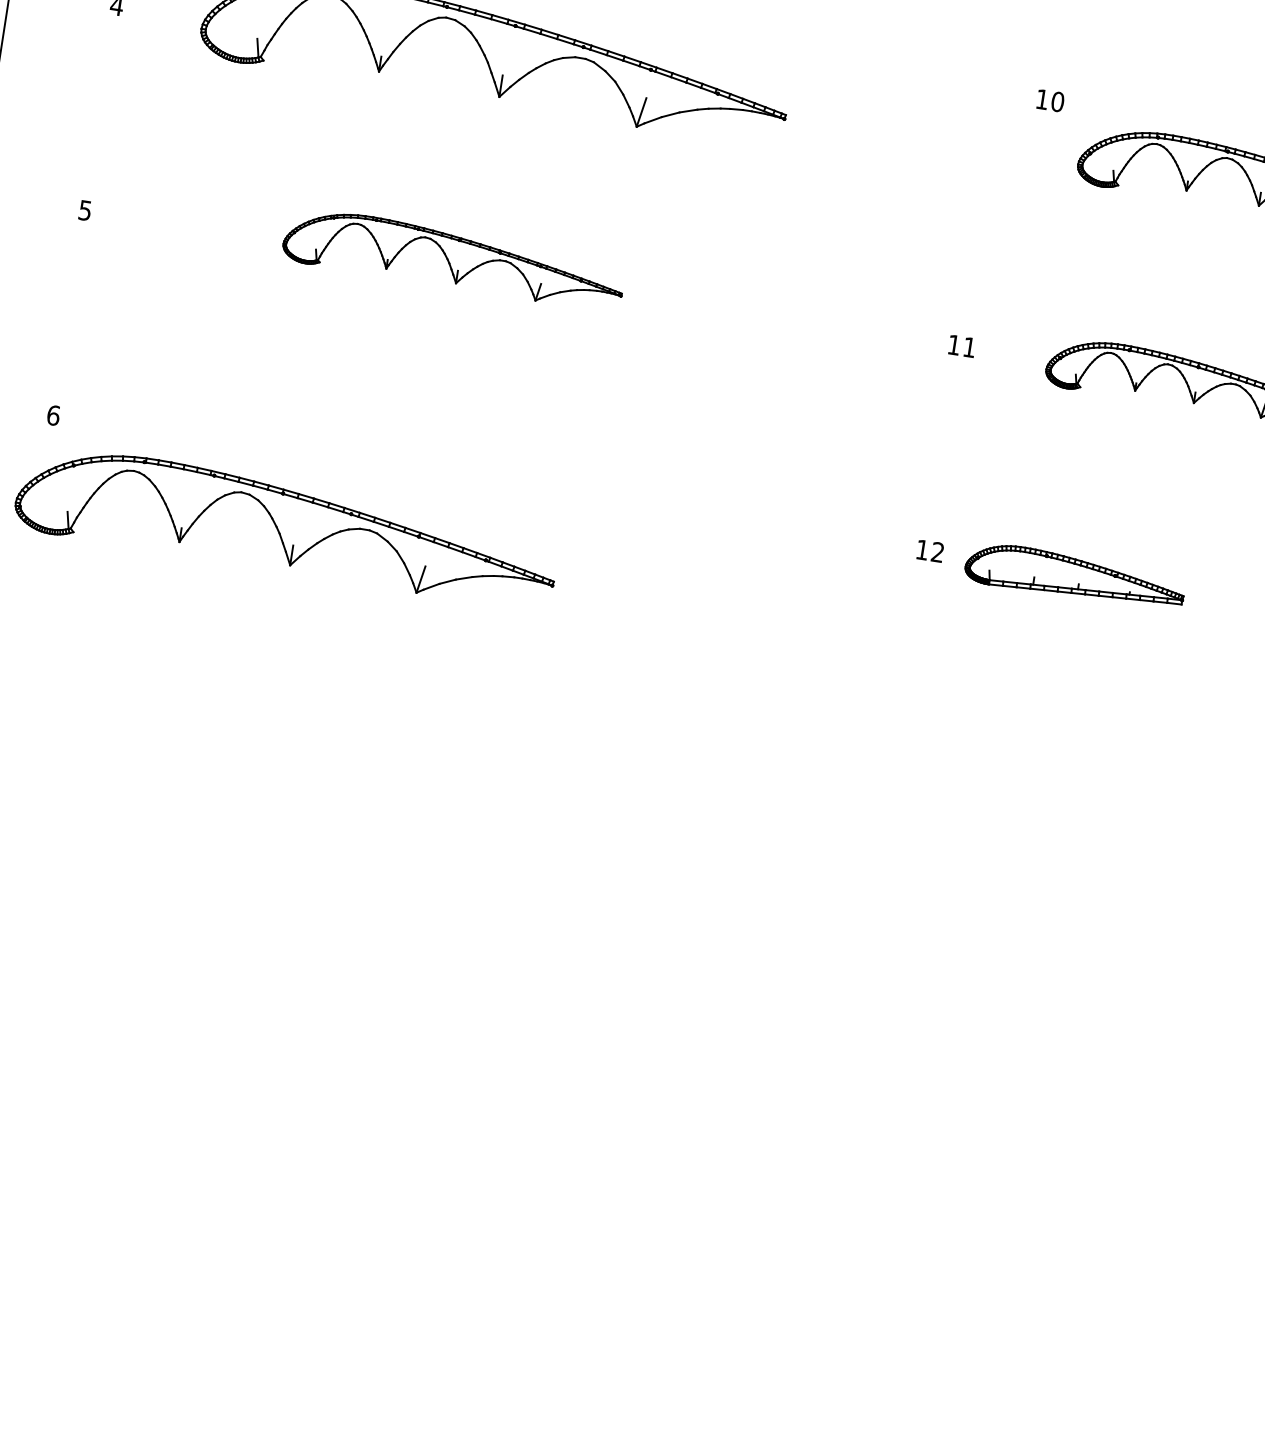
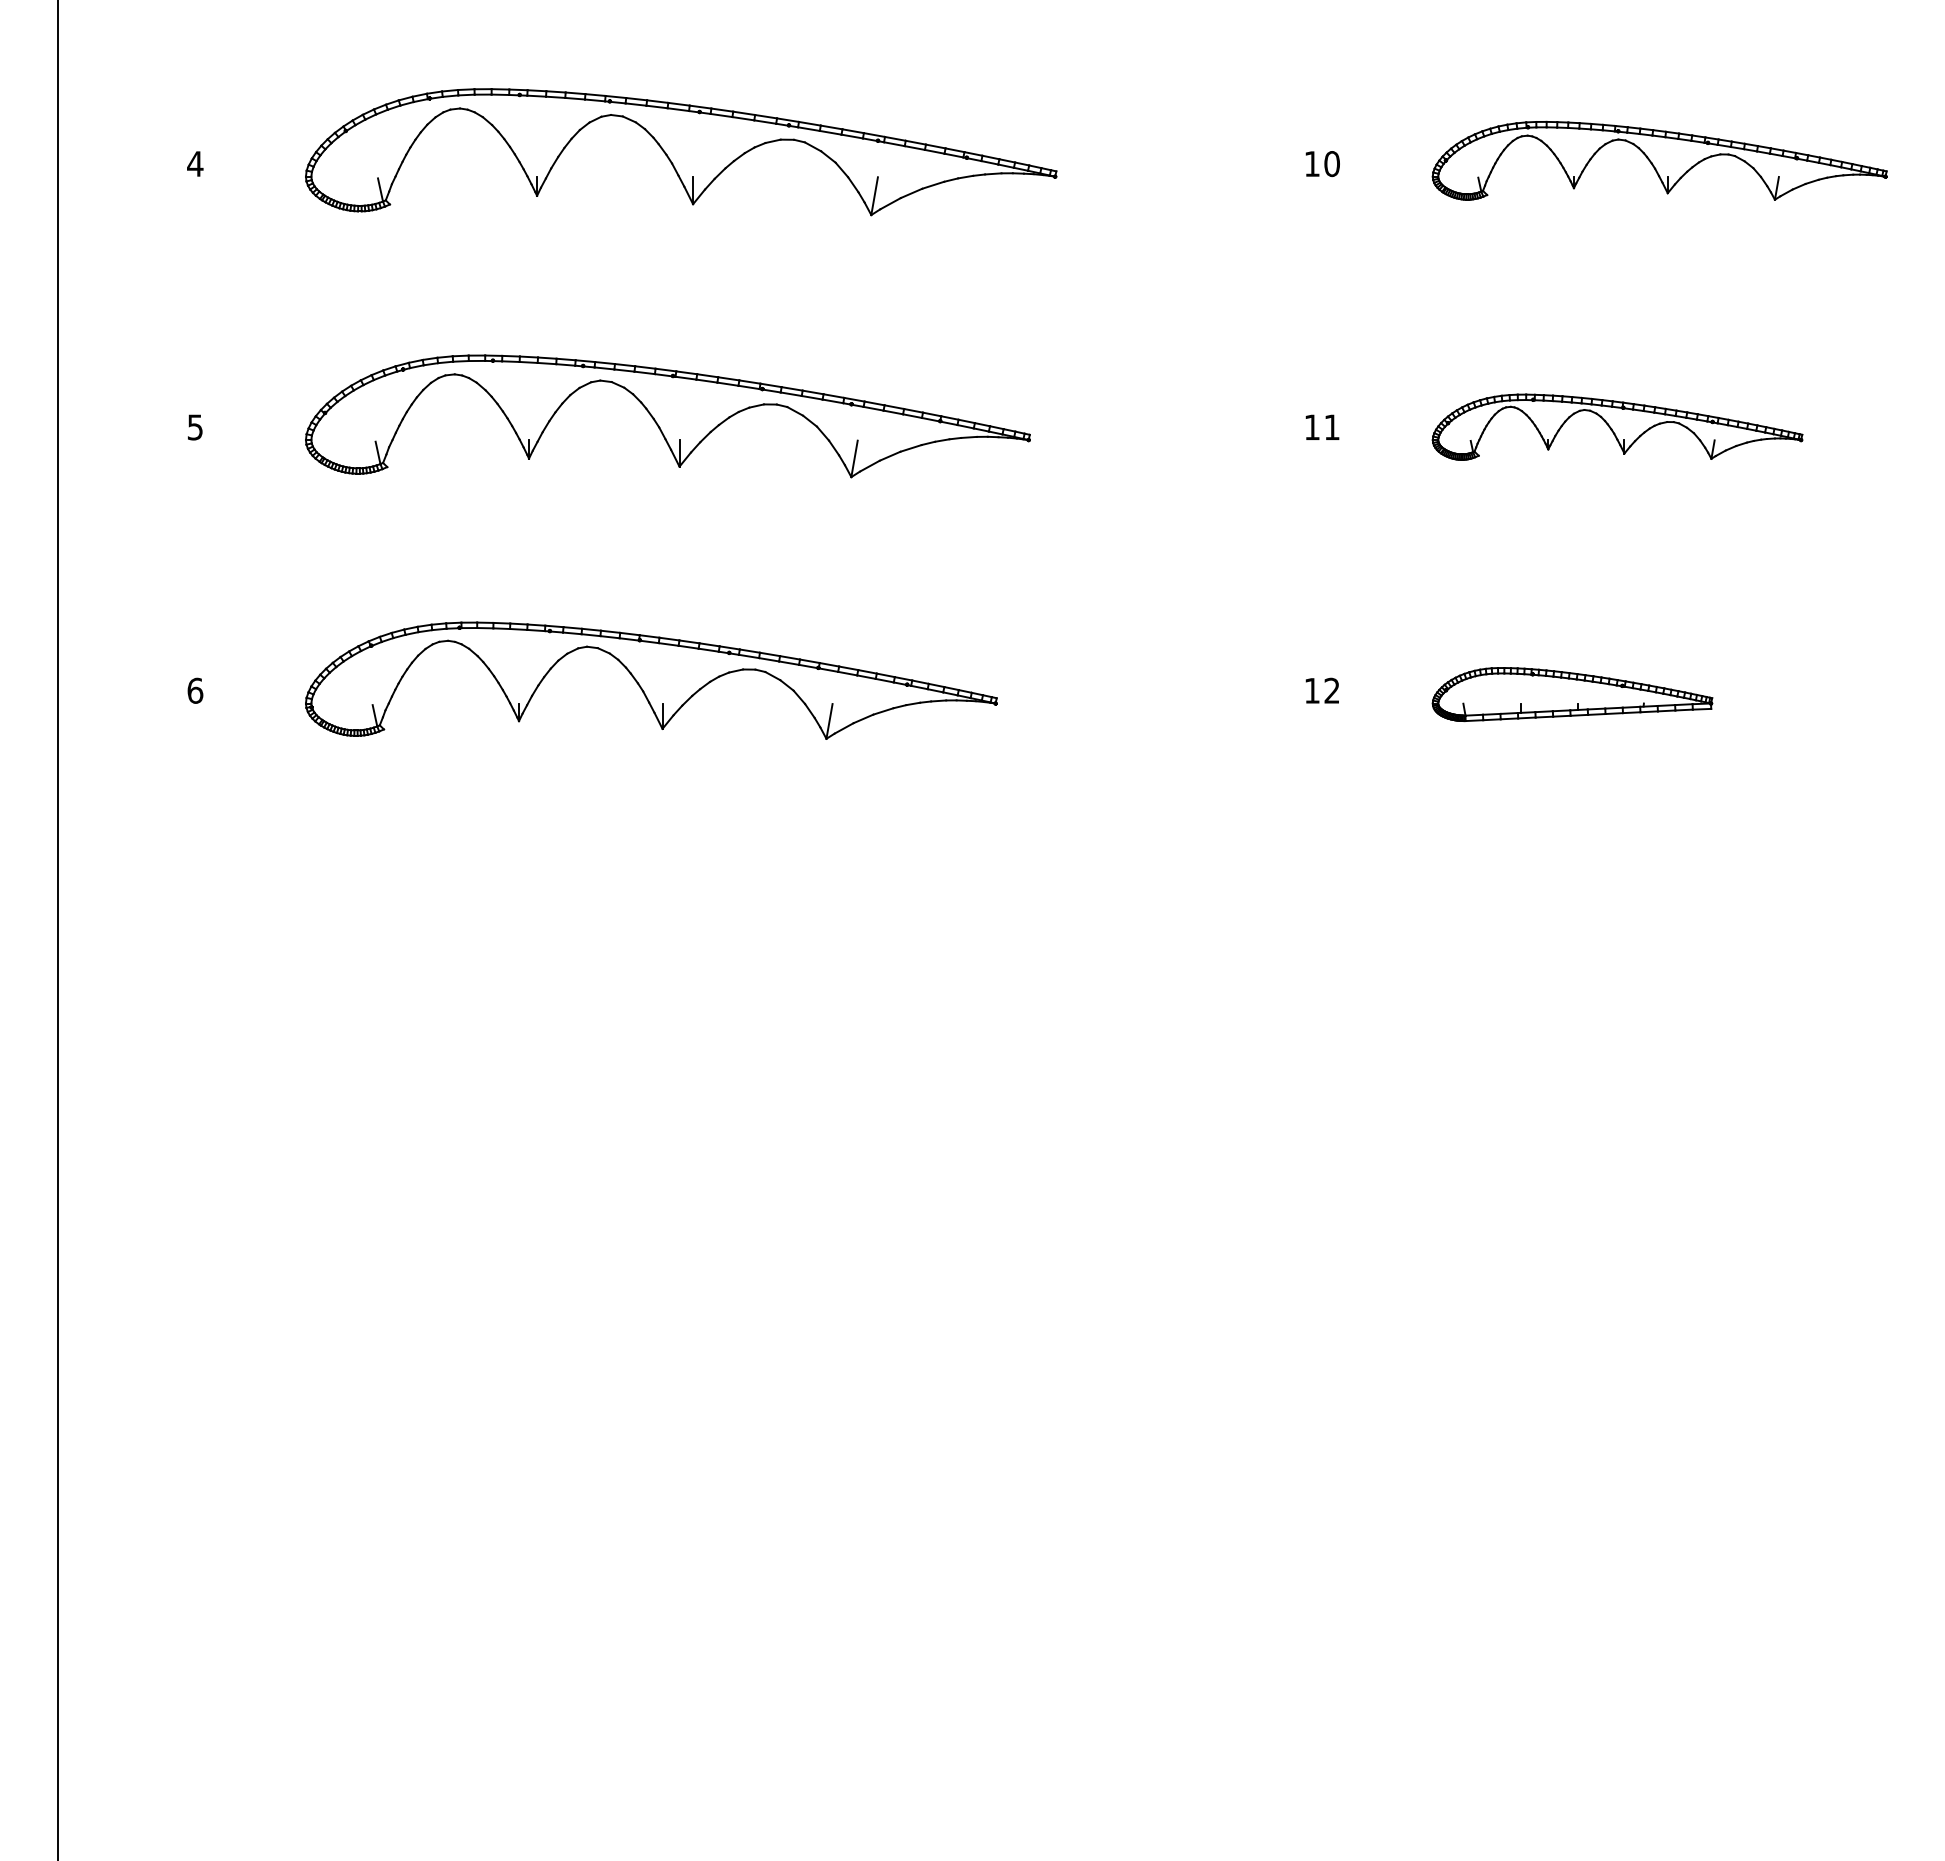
text: (1050, 101) -> (1322, 164), moved
part: (453, 258) -> (667, 416), size x1.67
part: (287, 526) -> (651, 680), moved
part: (1075, 576) -> (1572, 694), moved

